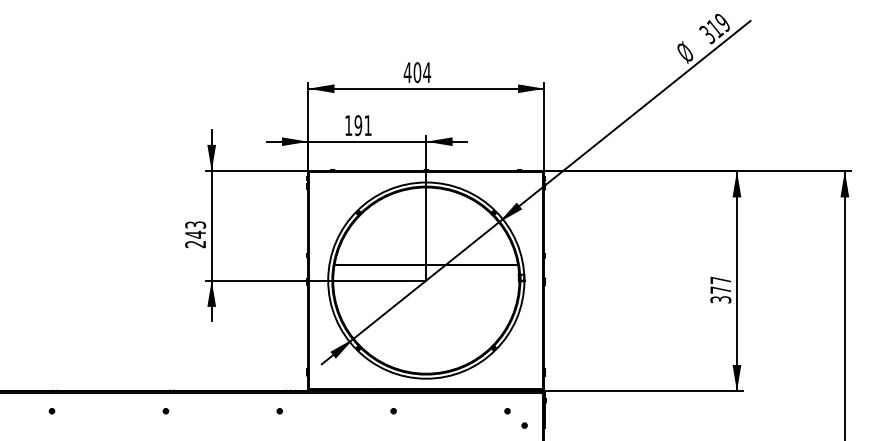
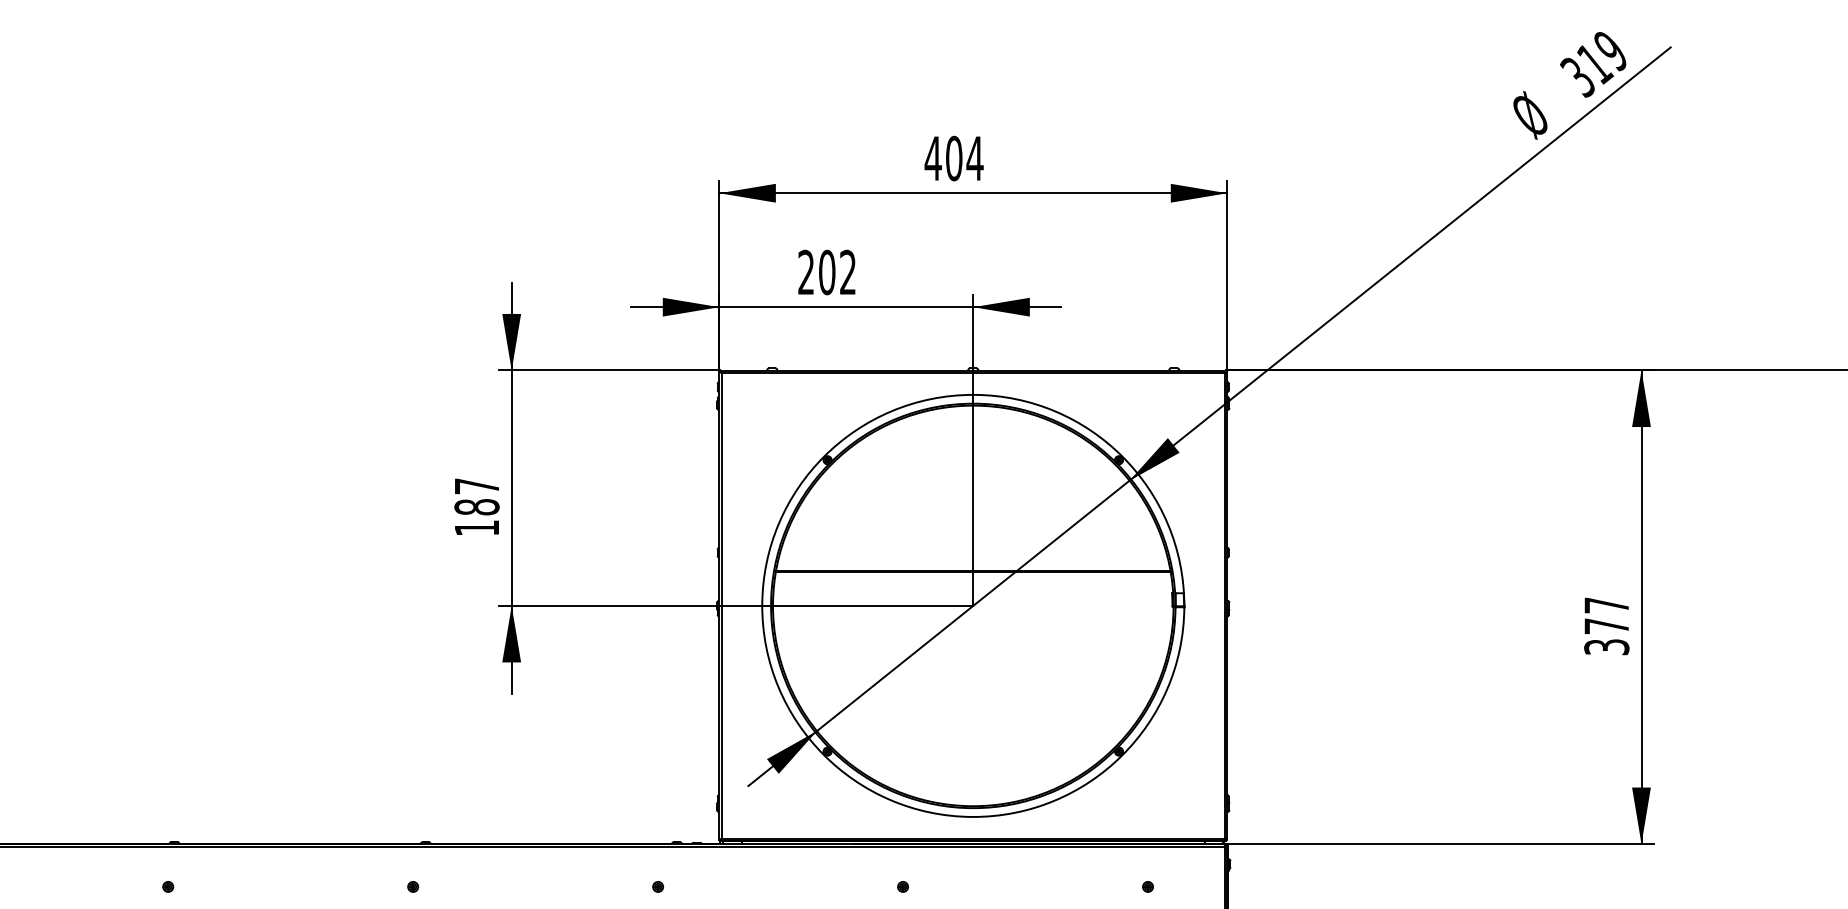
text: (358, 125) -> (827, 272), 191 -> 202
text: (195, 234) -> (476, 506), 243 -> 187

